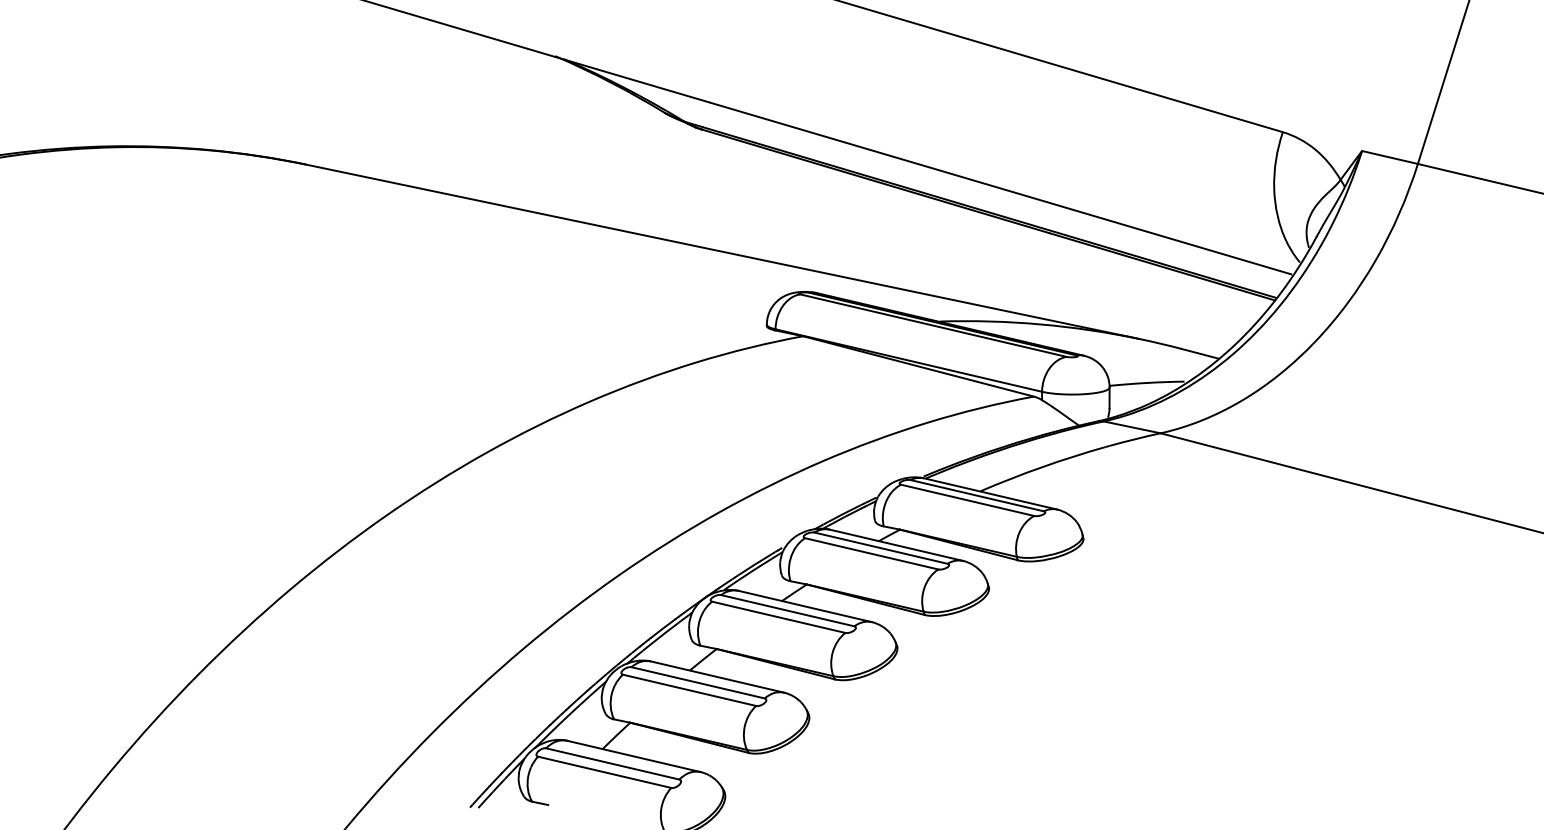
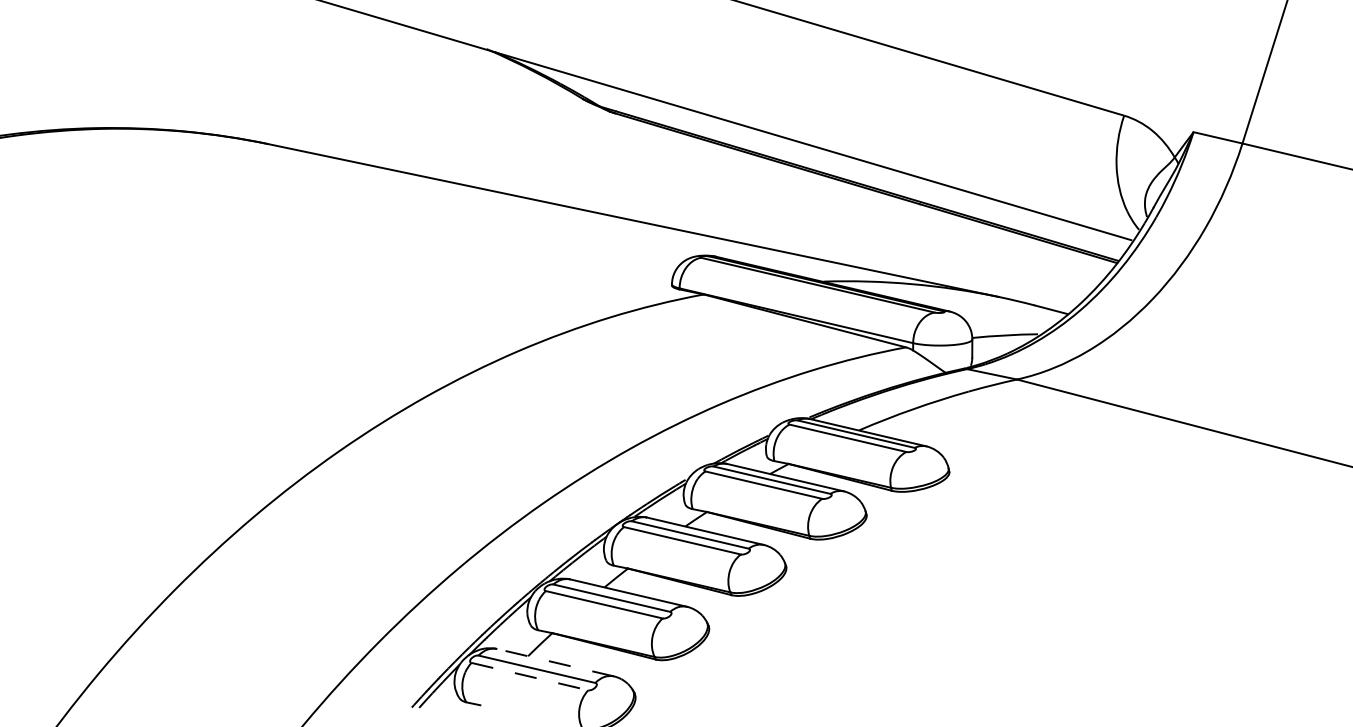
line: (633, 756) -> (555, 662), solid -> dashed
line: (604, 772) -> (529, 676), solid -> dashed

